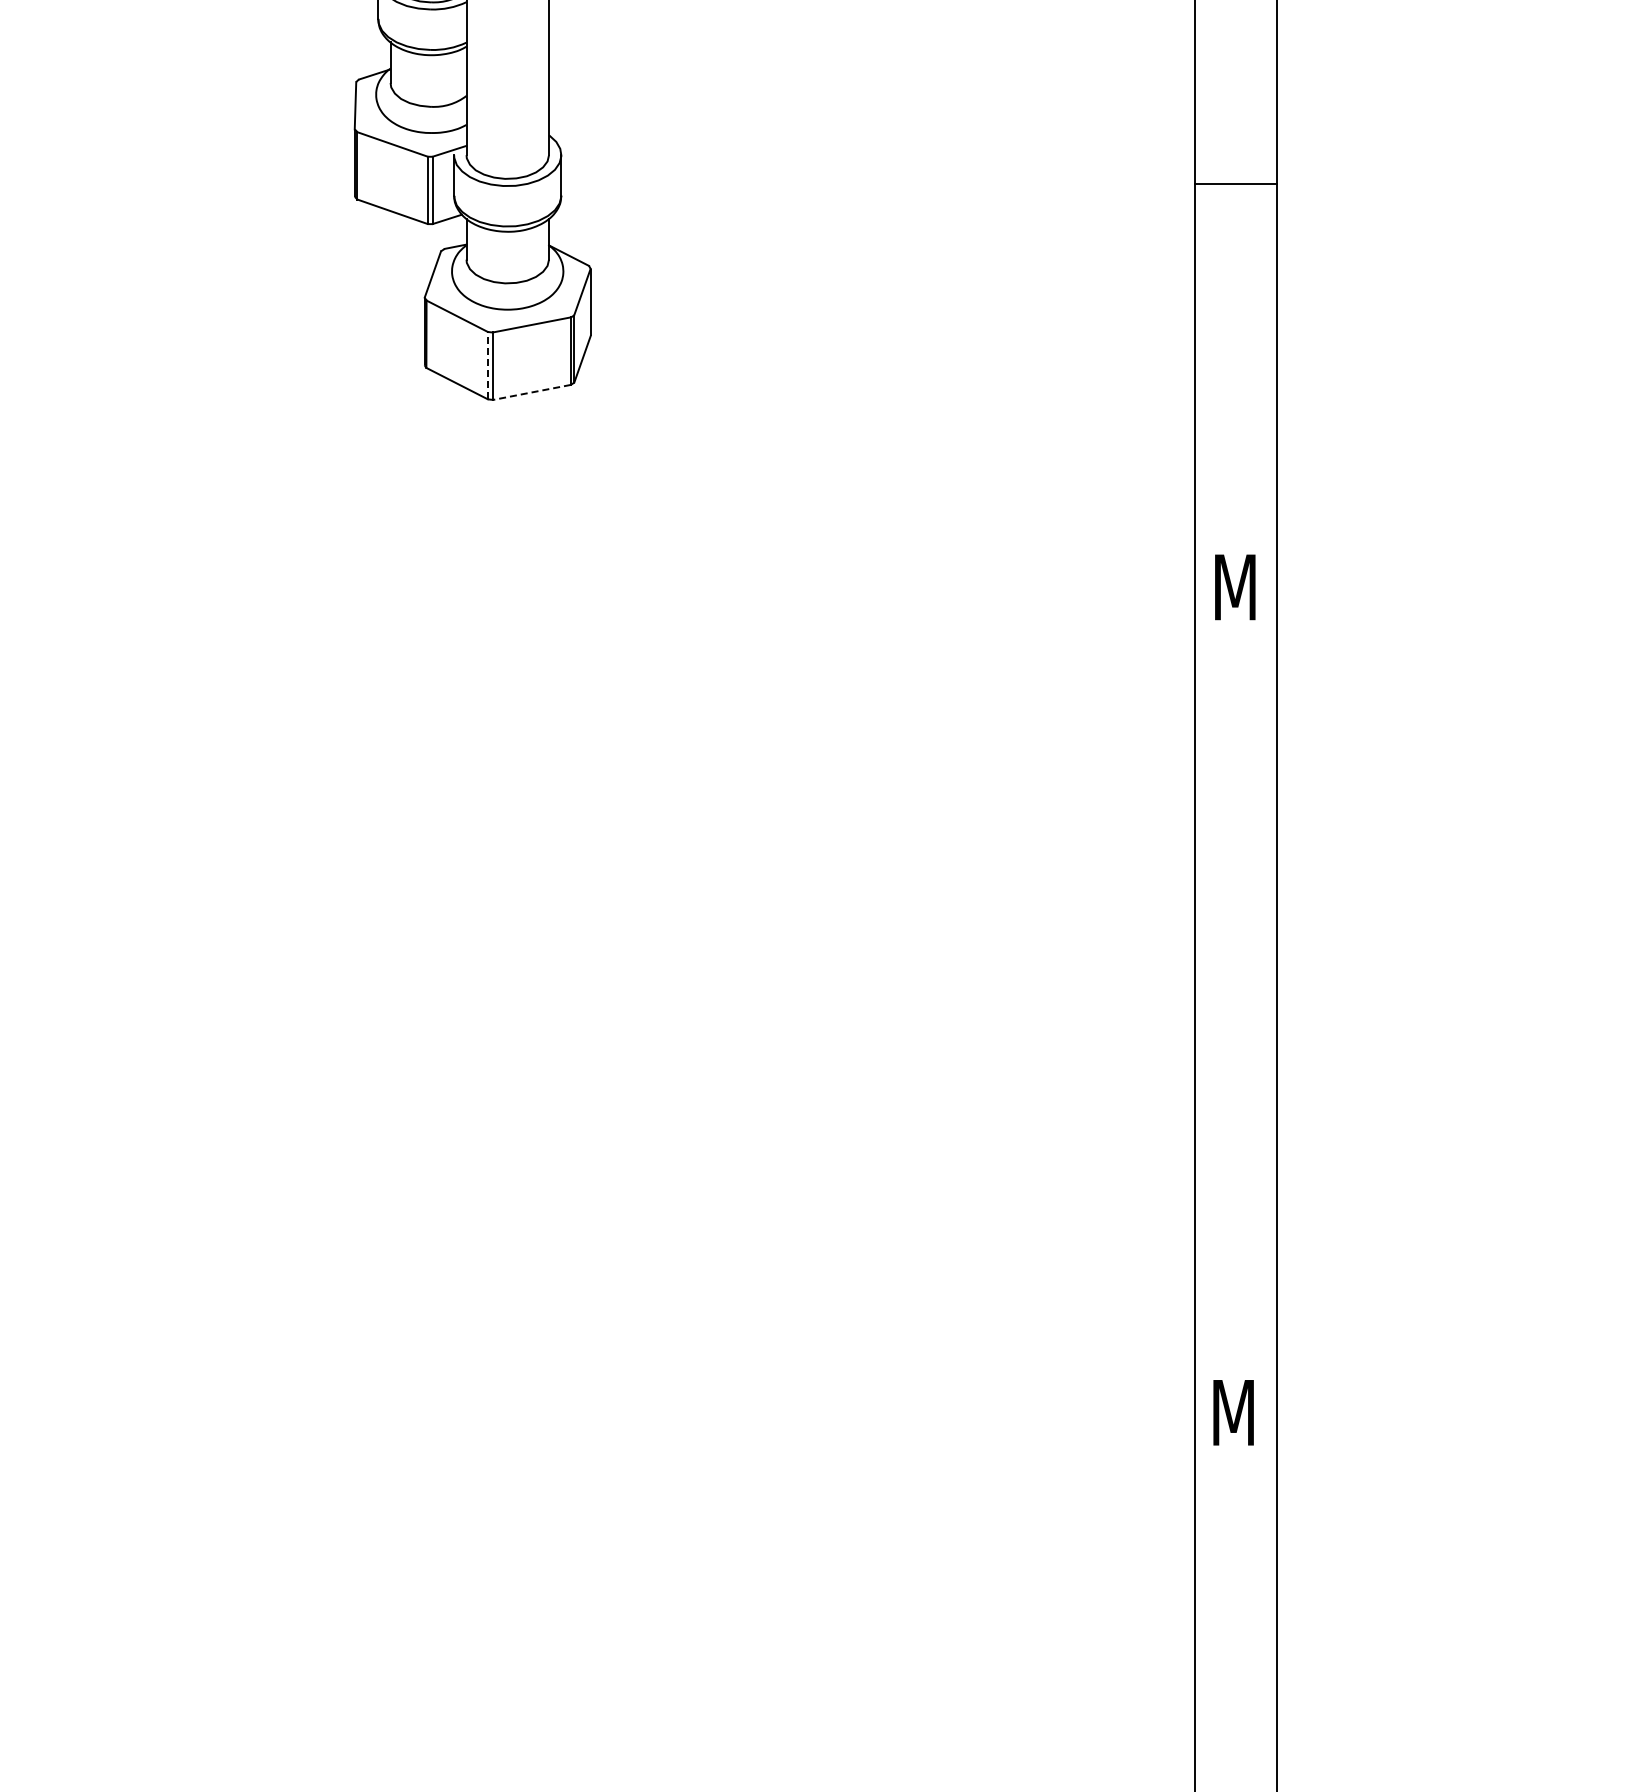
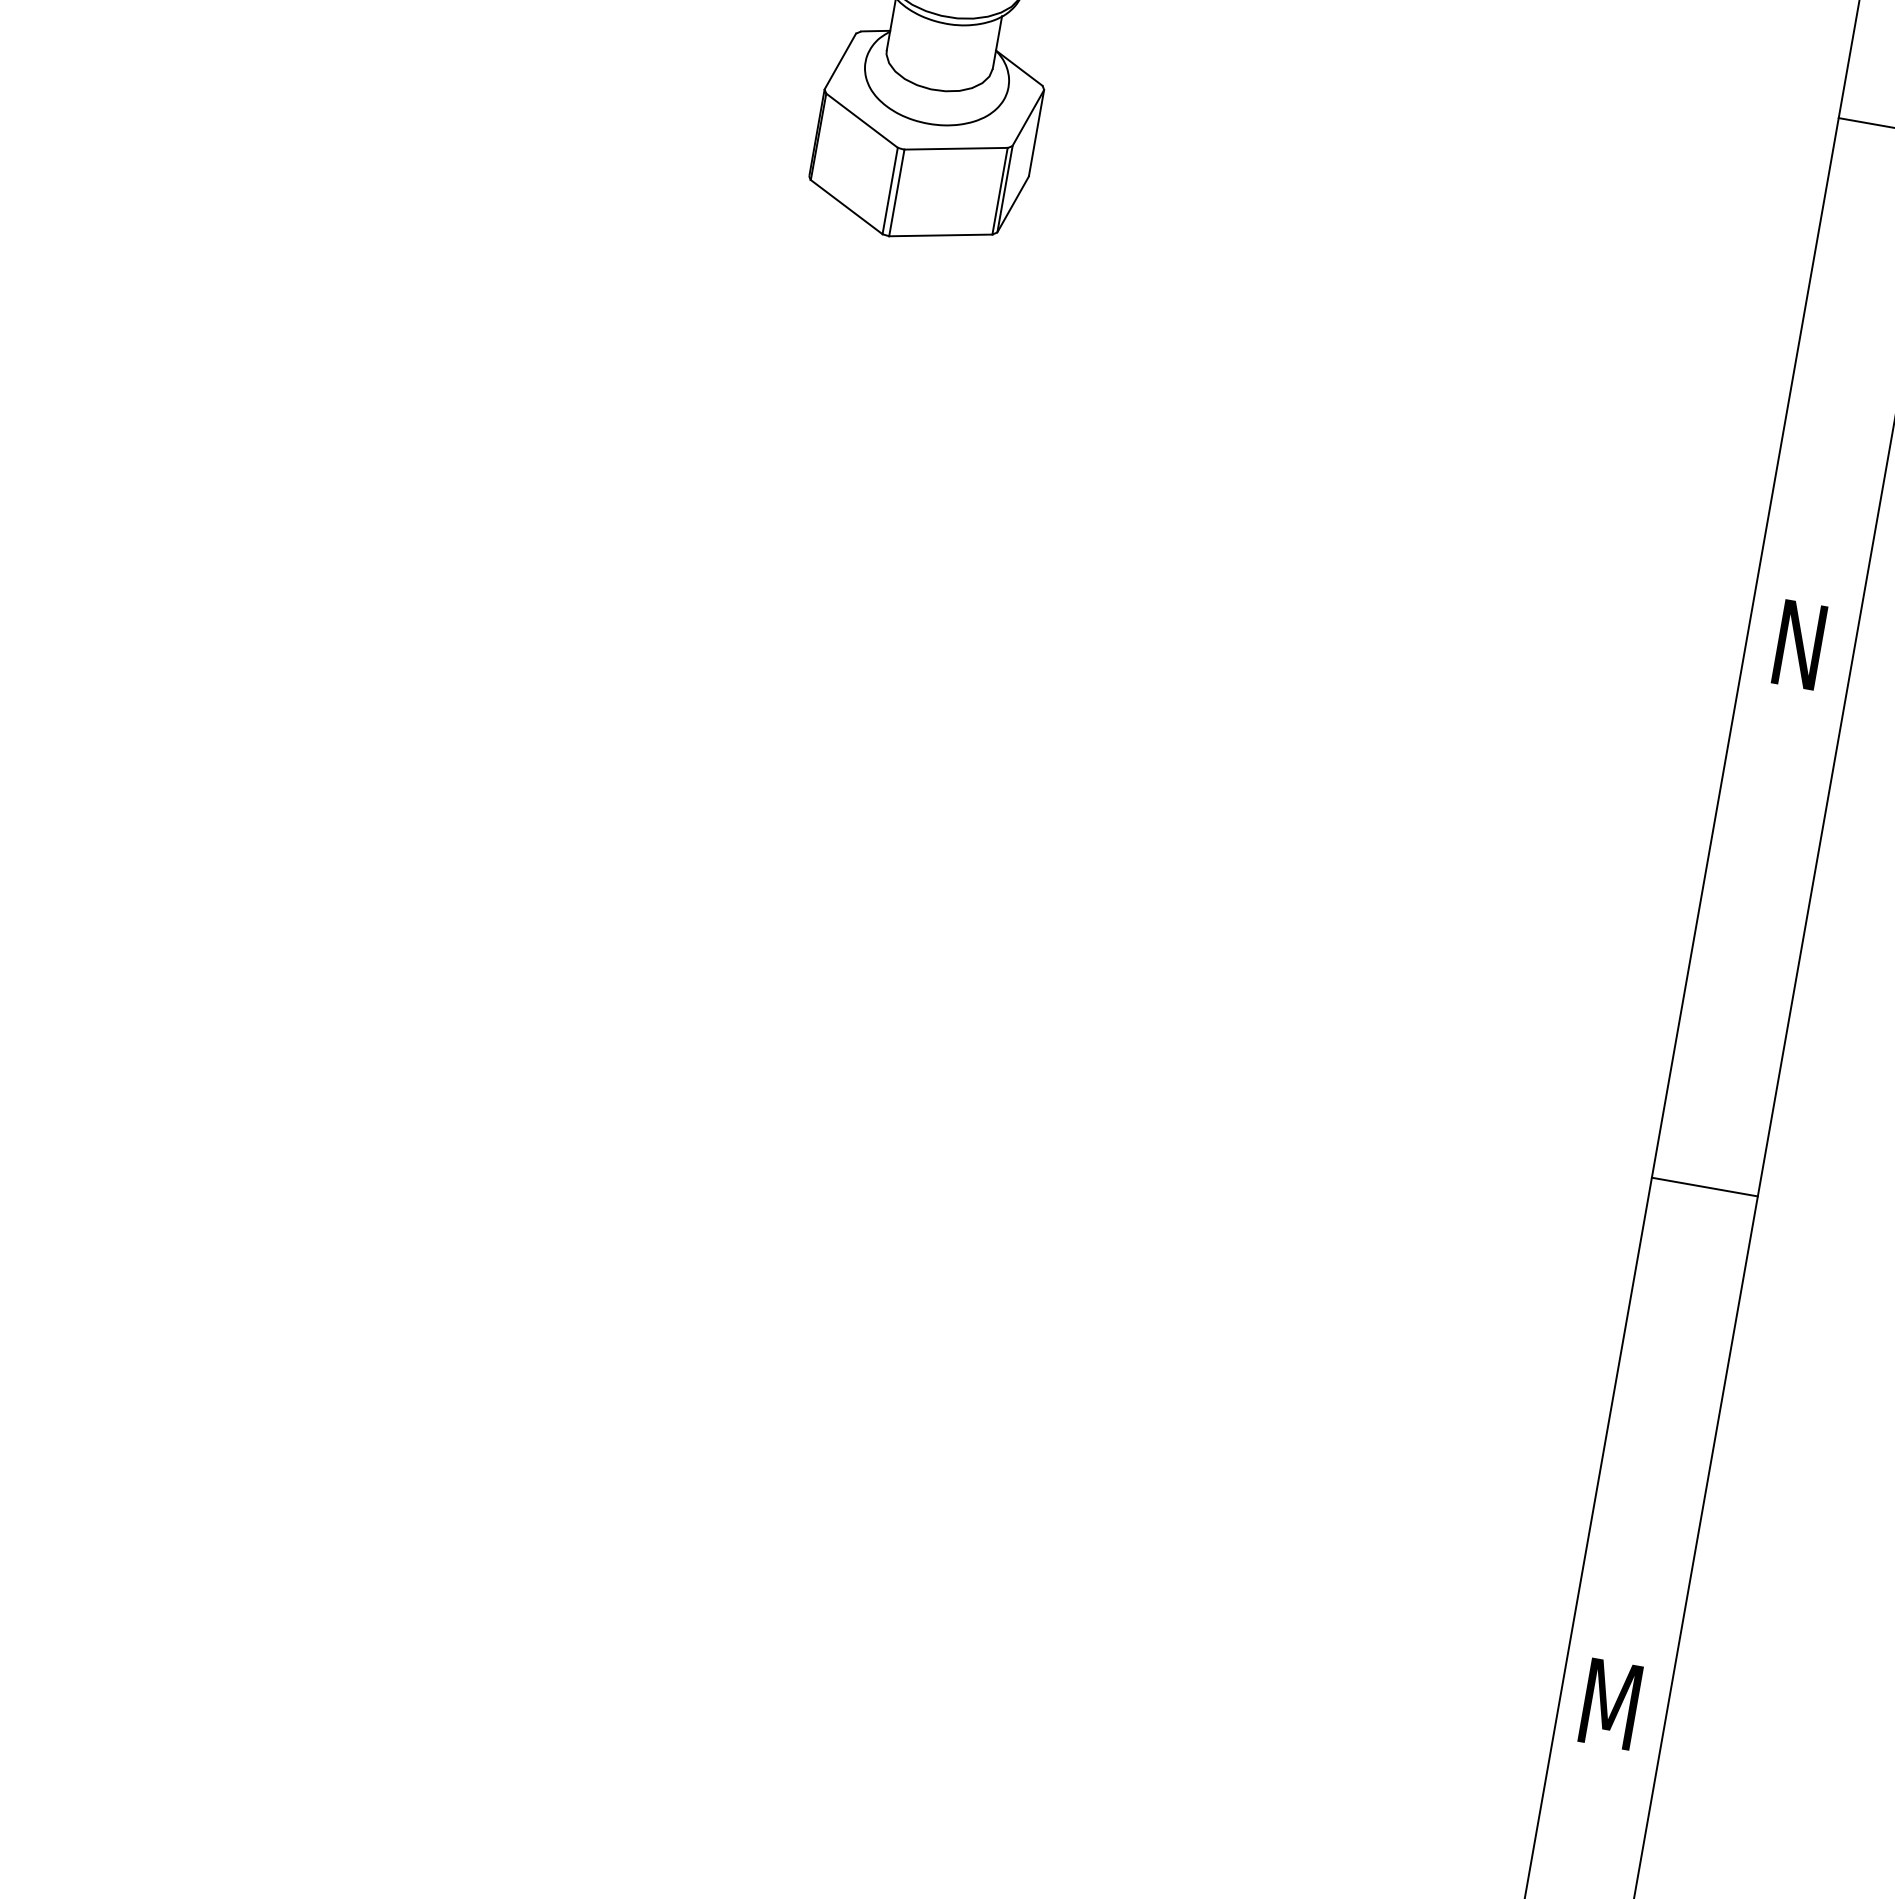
line: (487, 365) -> (889, 190), dashed -> solid
line: (531, 392) -> (940, 235), dashed -> solid
text: (1235, 587) -> (1799, 645), M -> N
line: (1235, 1009) -> (1704, 1186), added

